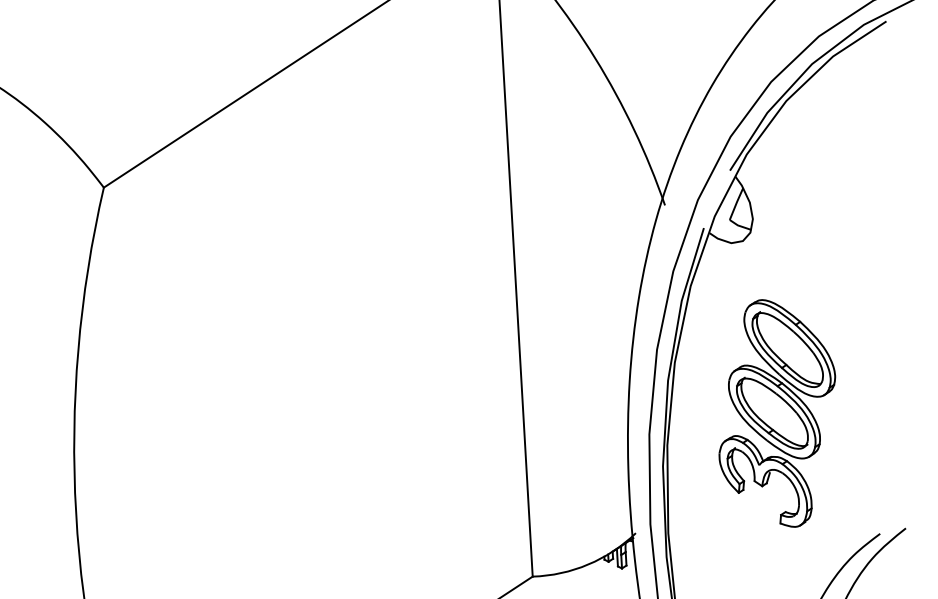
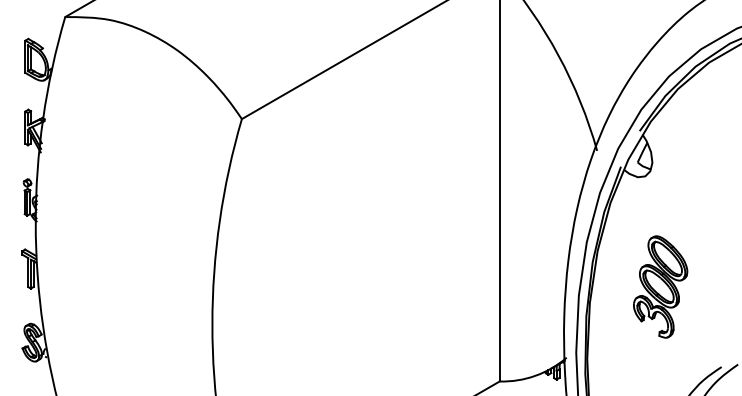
part: (776, 412) -> (660, 286), size x0.7

